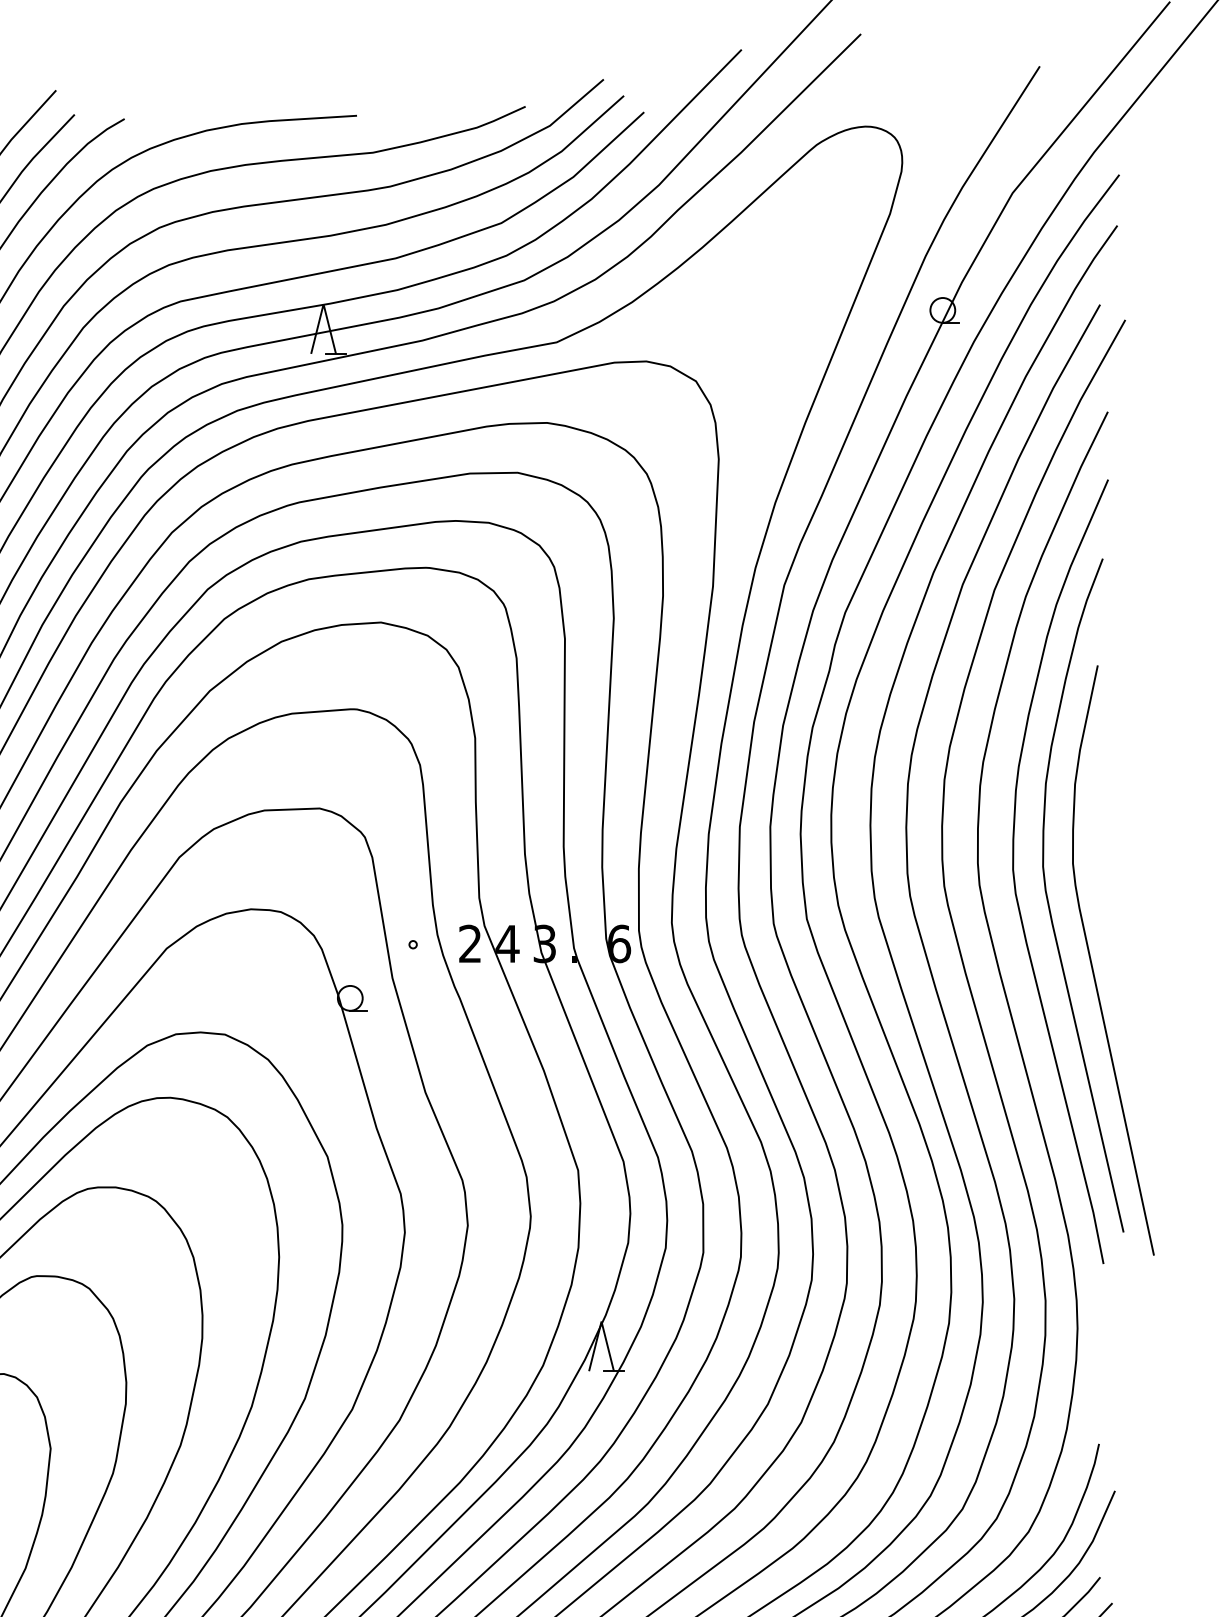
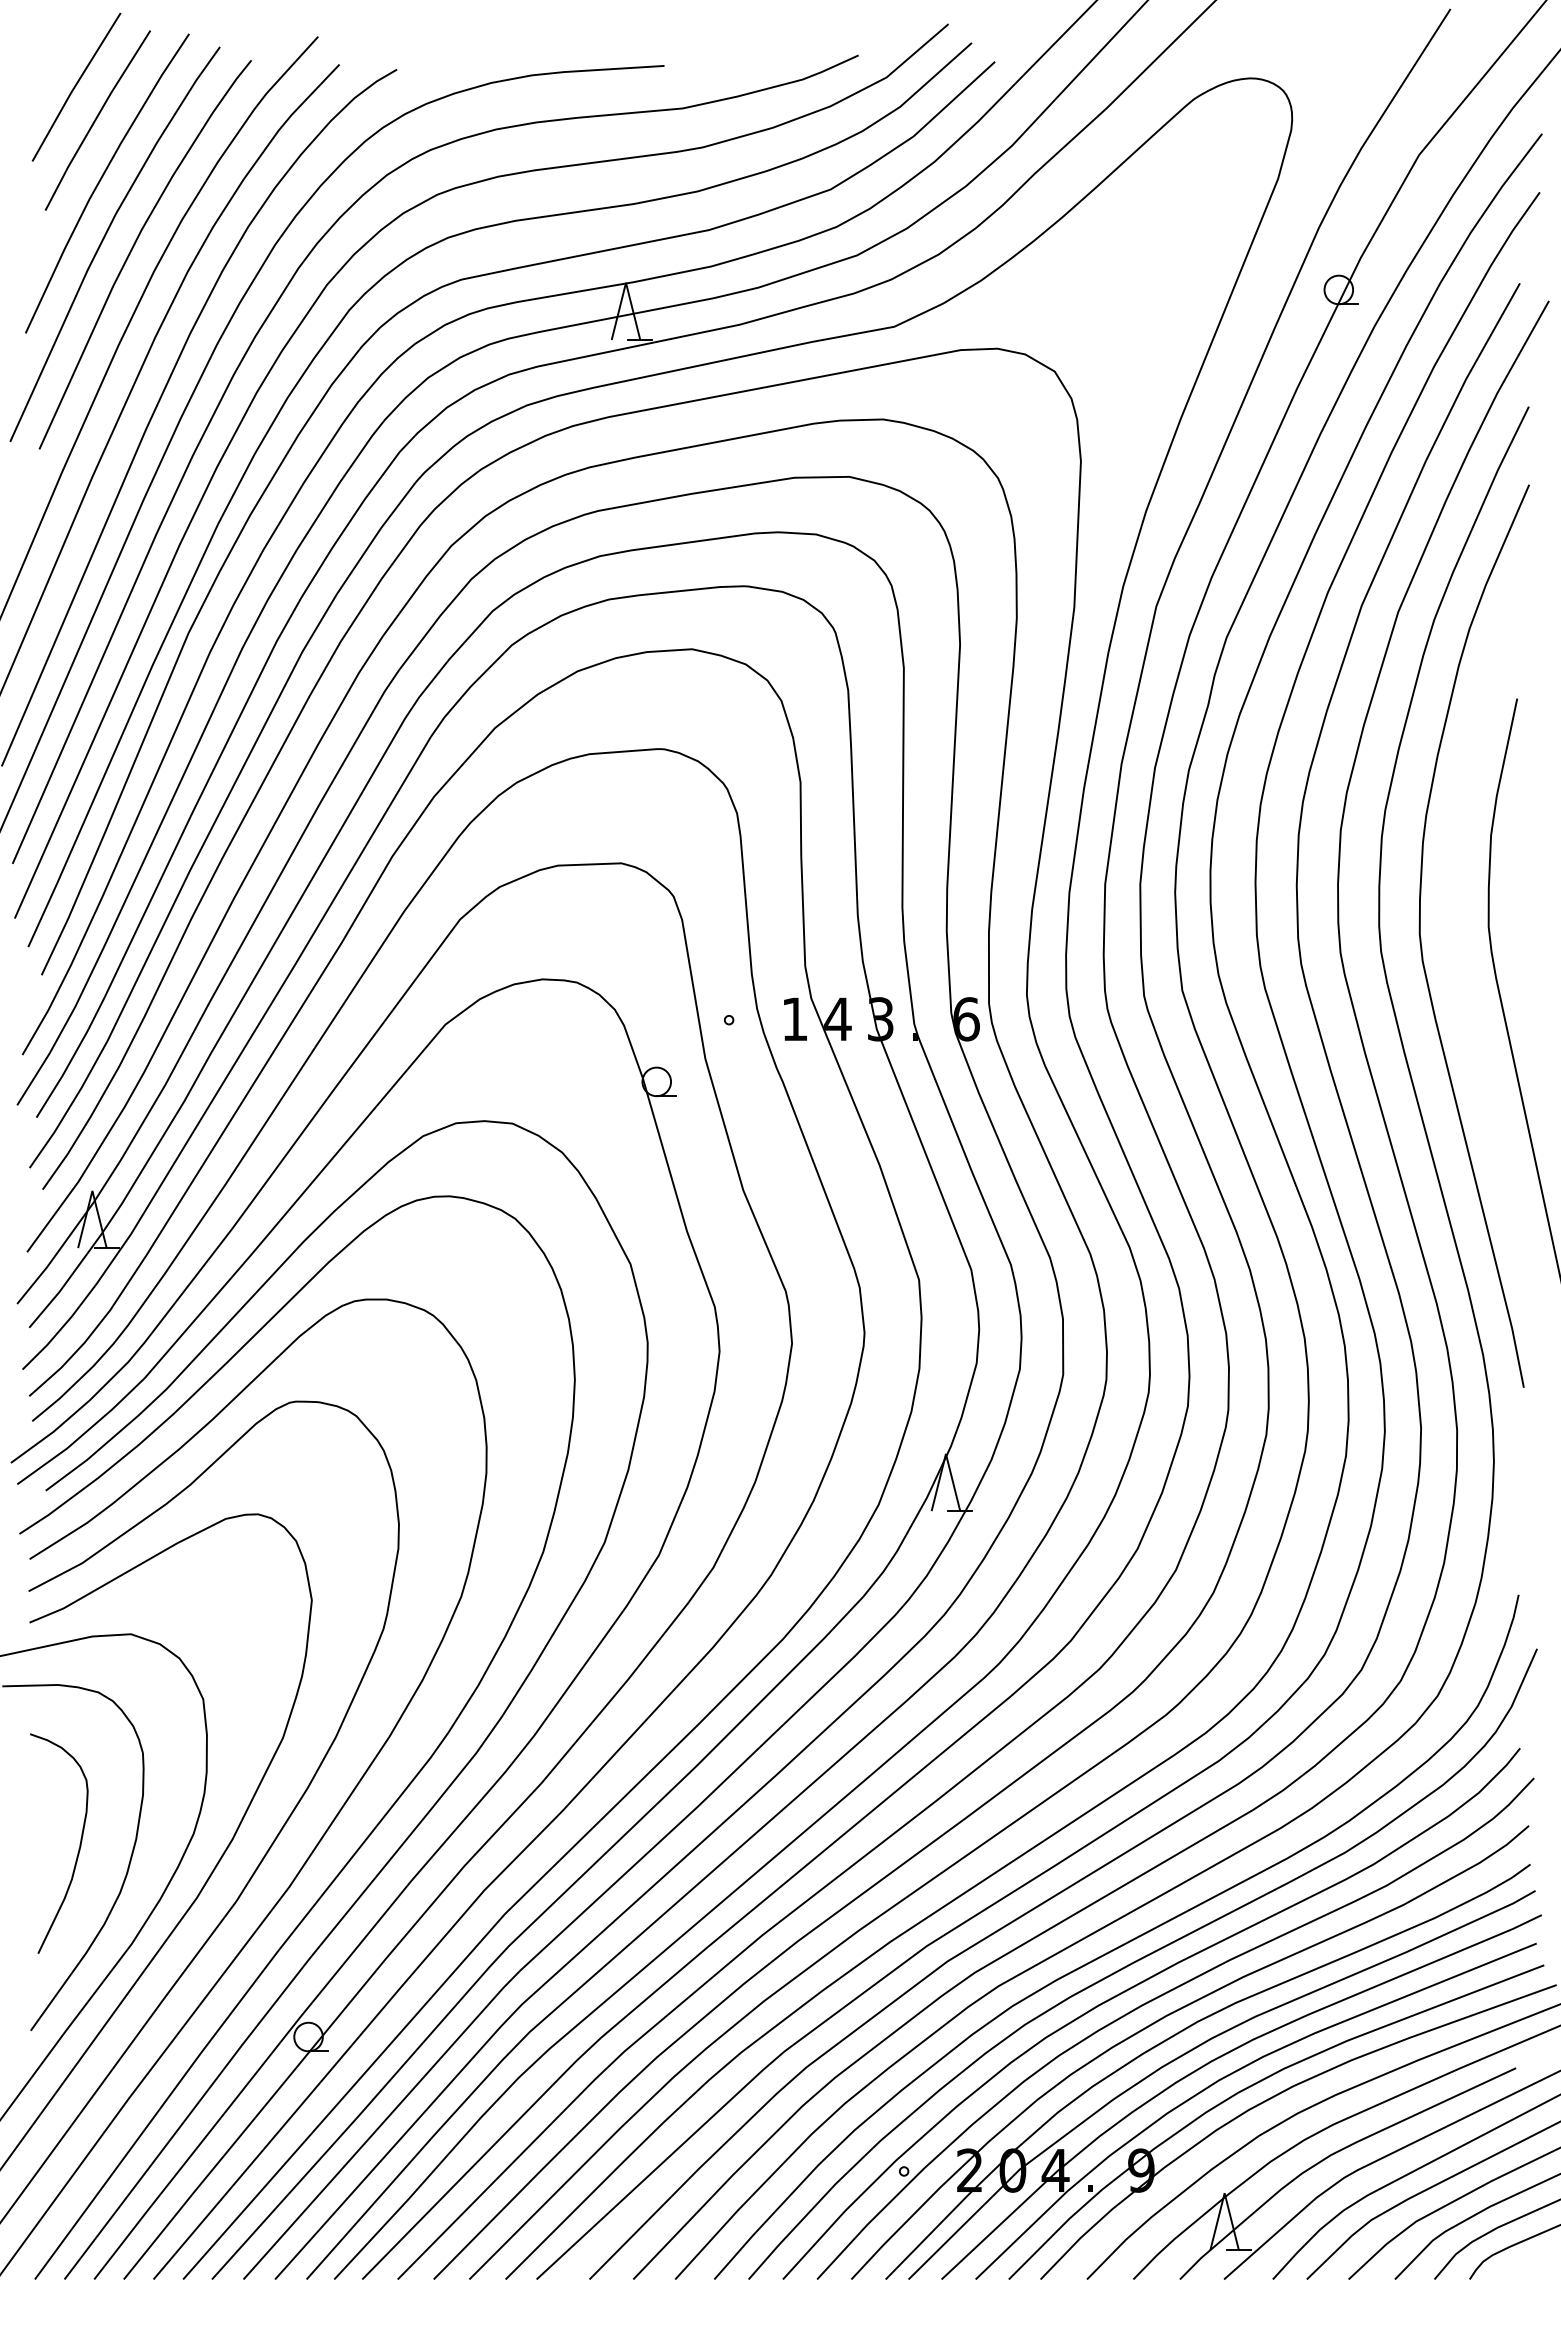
curve: (1049, 903) -> (1461, 972), removed
text: (469, 943) -> (794, 1018), 2 -> 1

